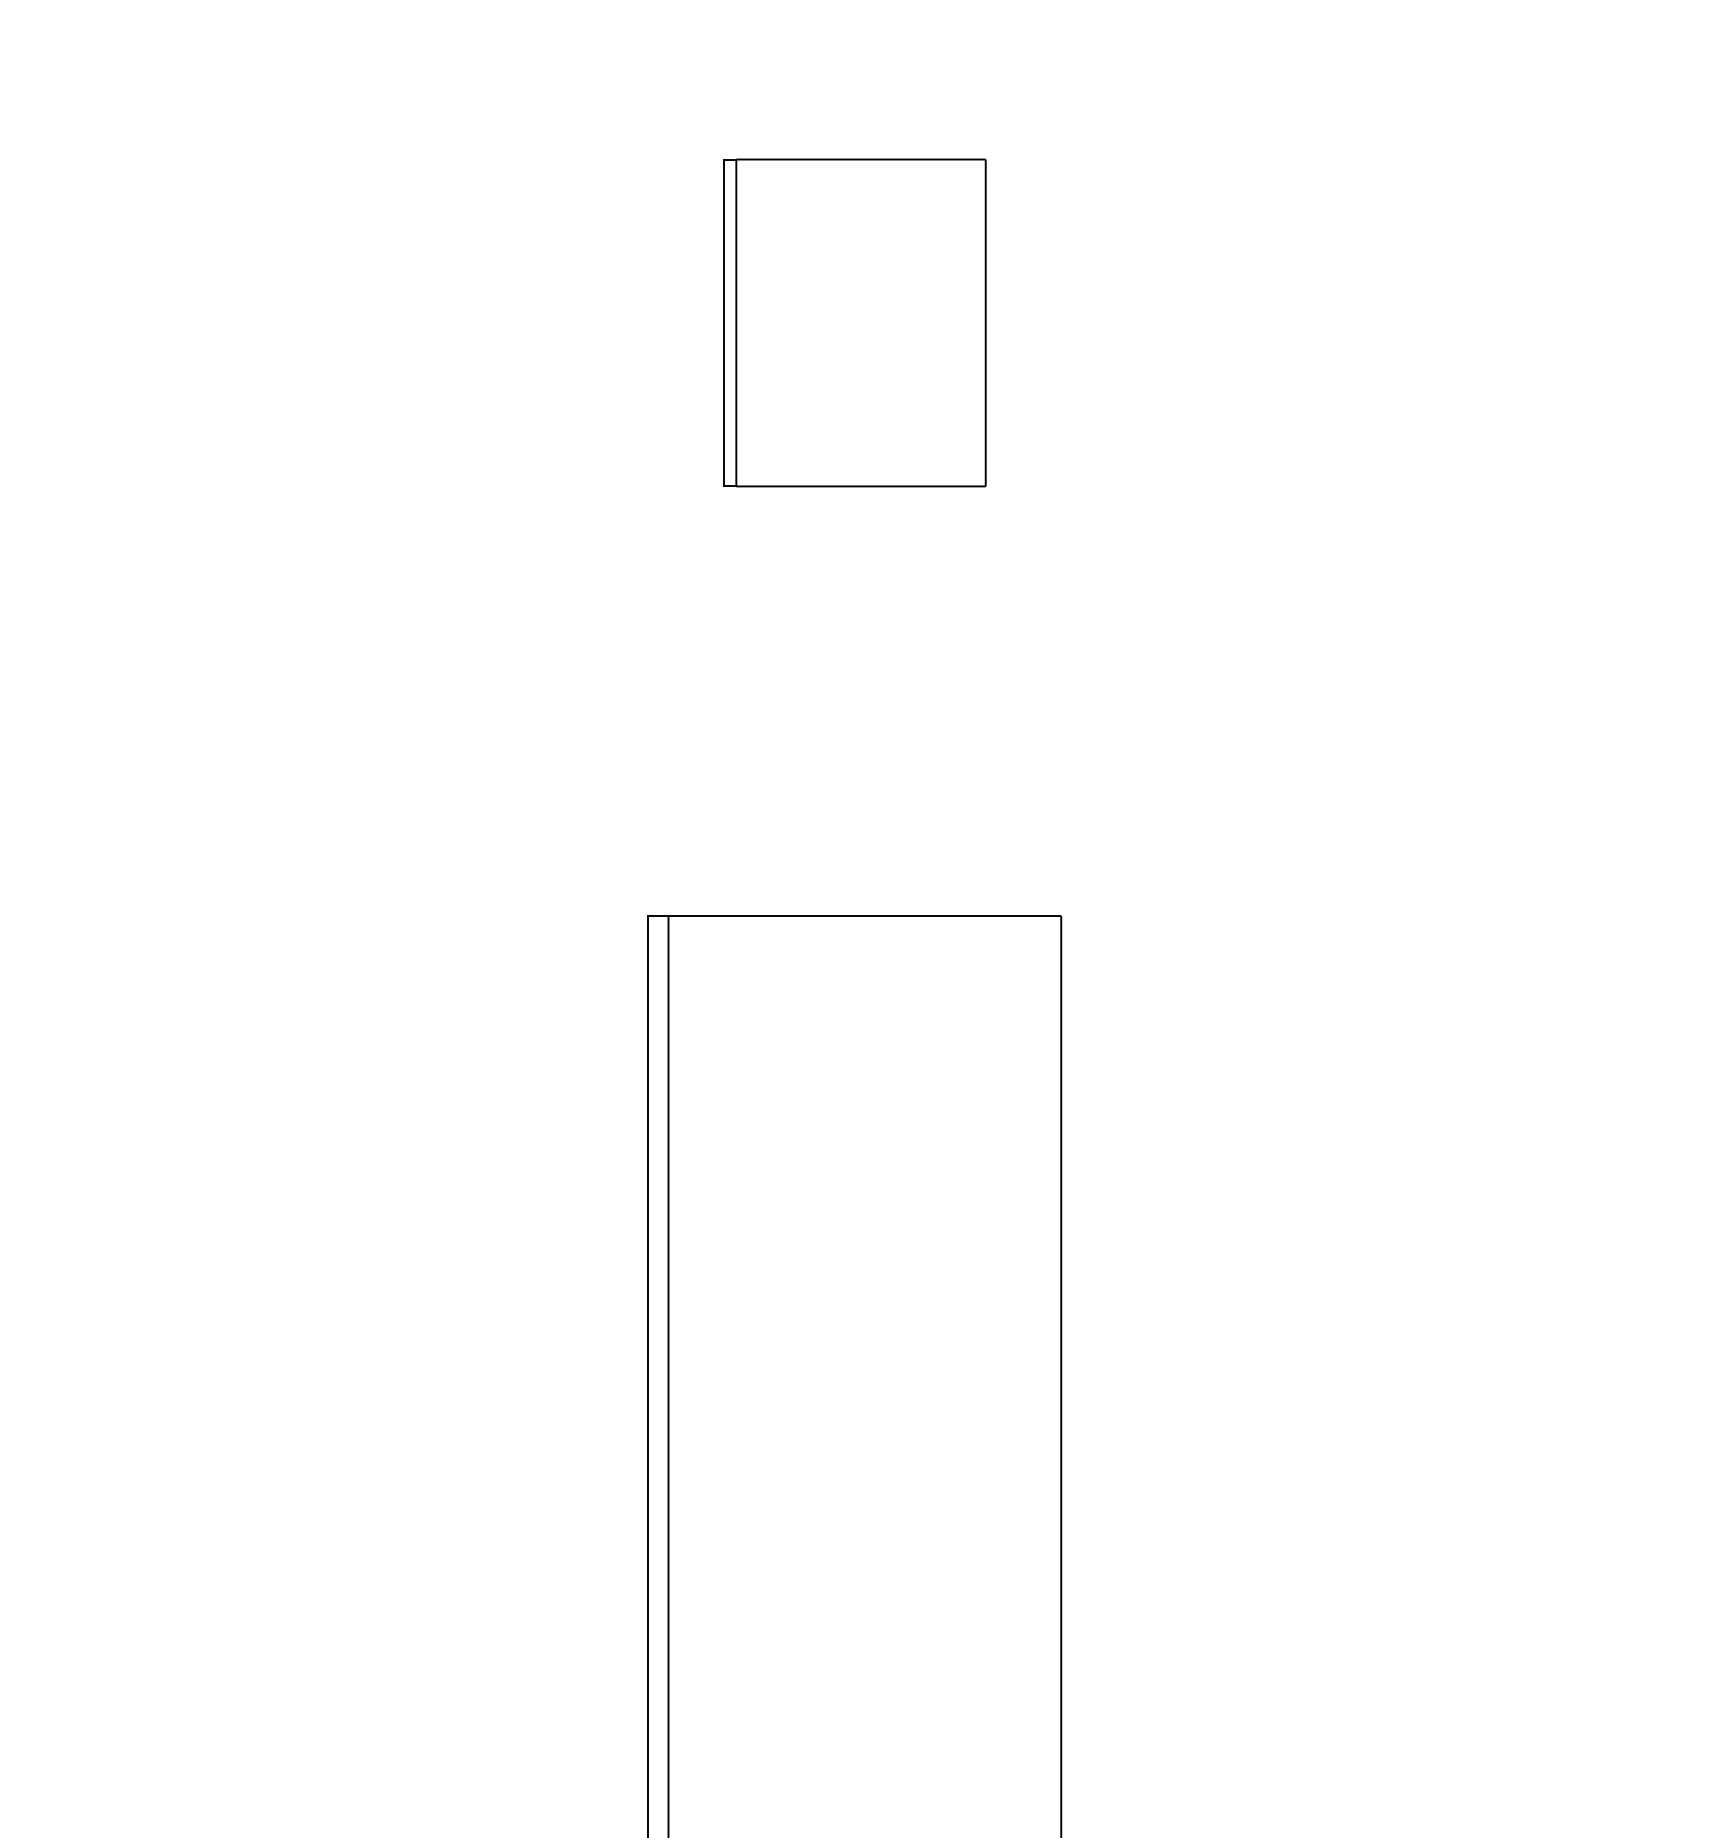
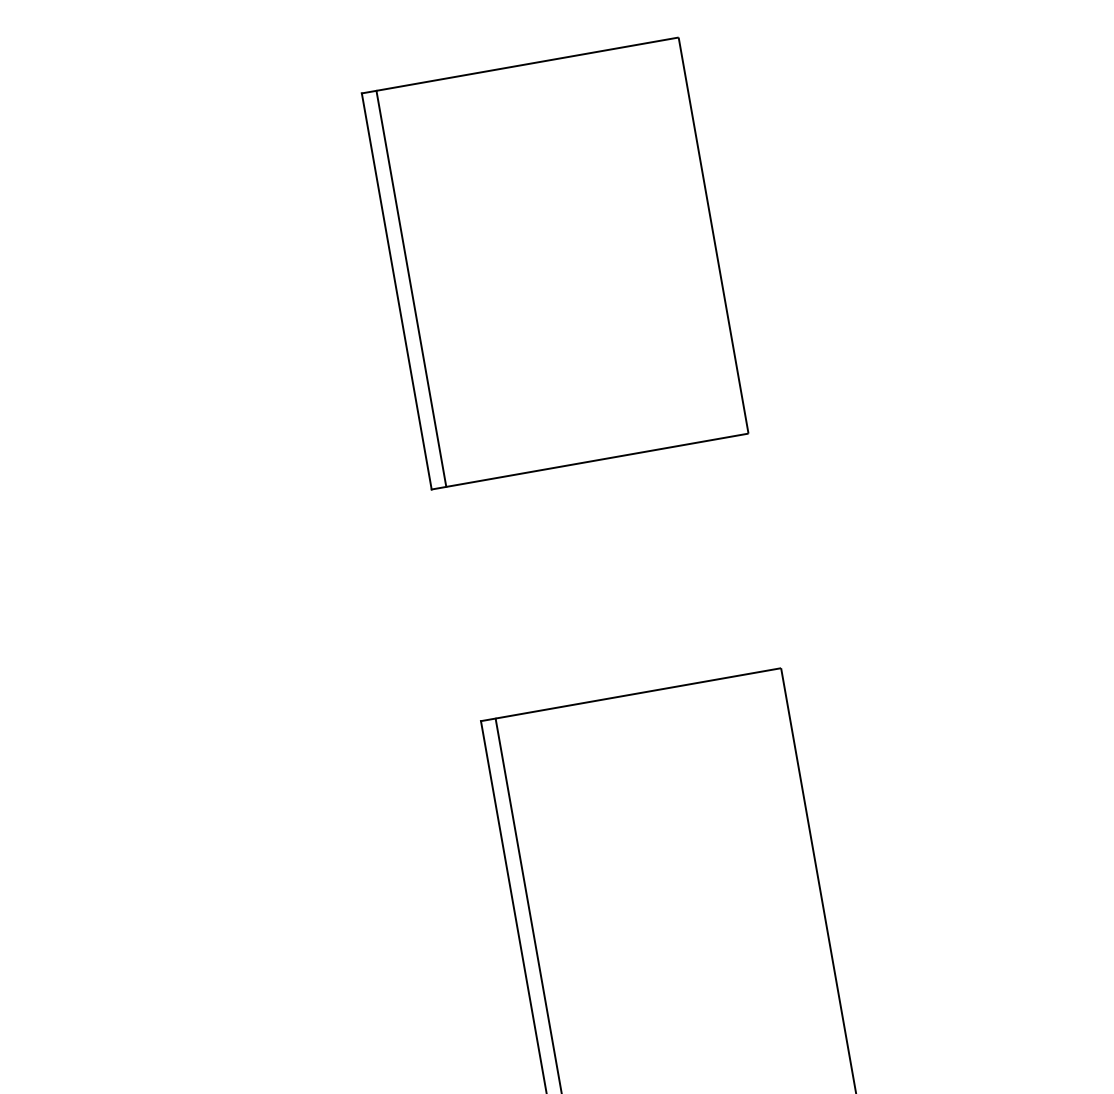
part: (854, 322) -> (554, 263), size x1.67

